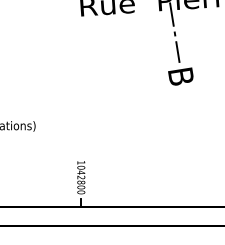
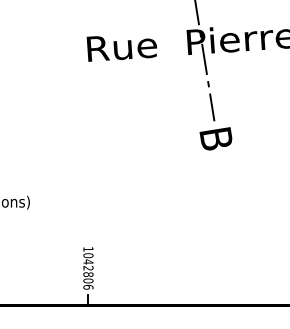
text: (81, 192) -> (88, 287), 1042800 -> 1042806

